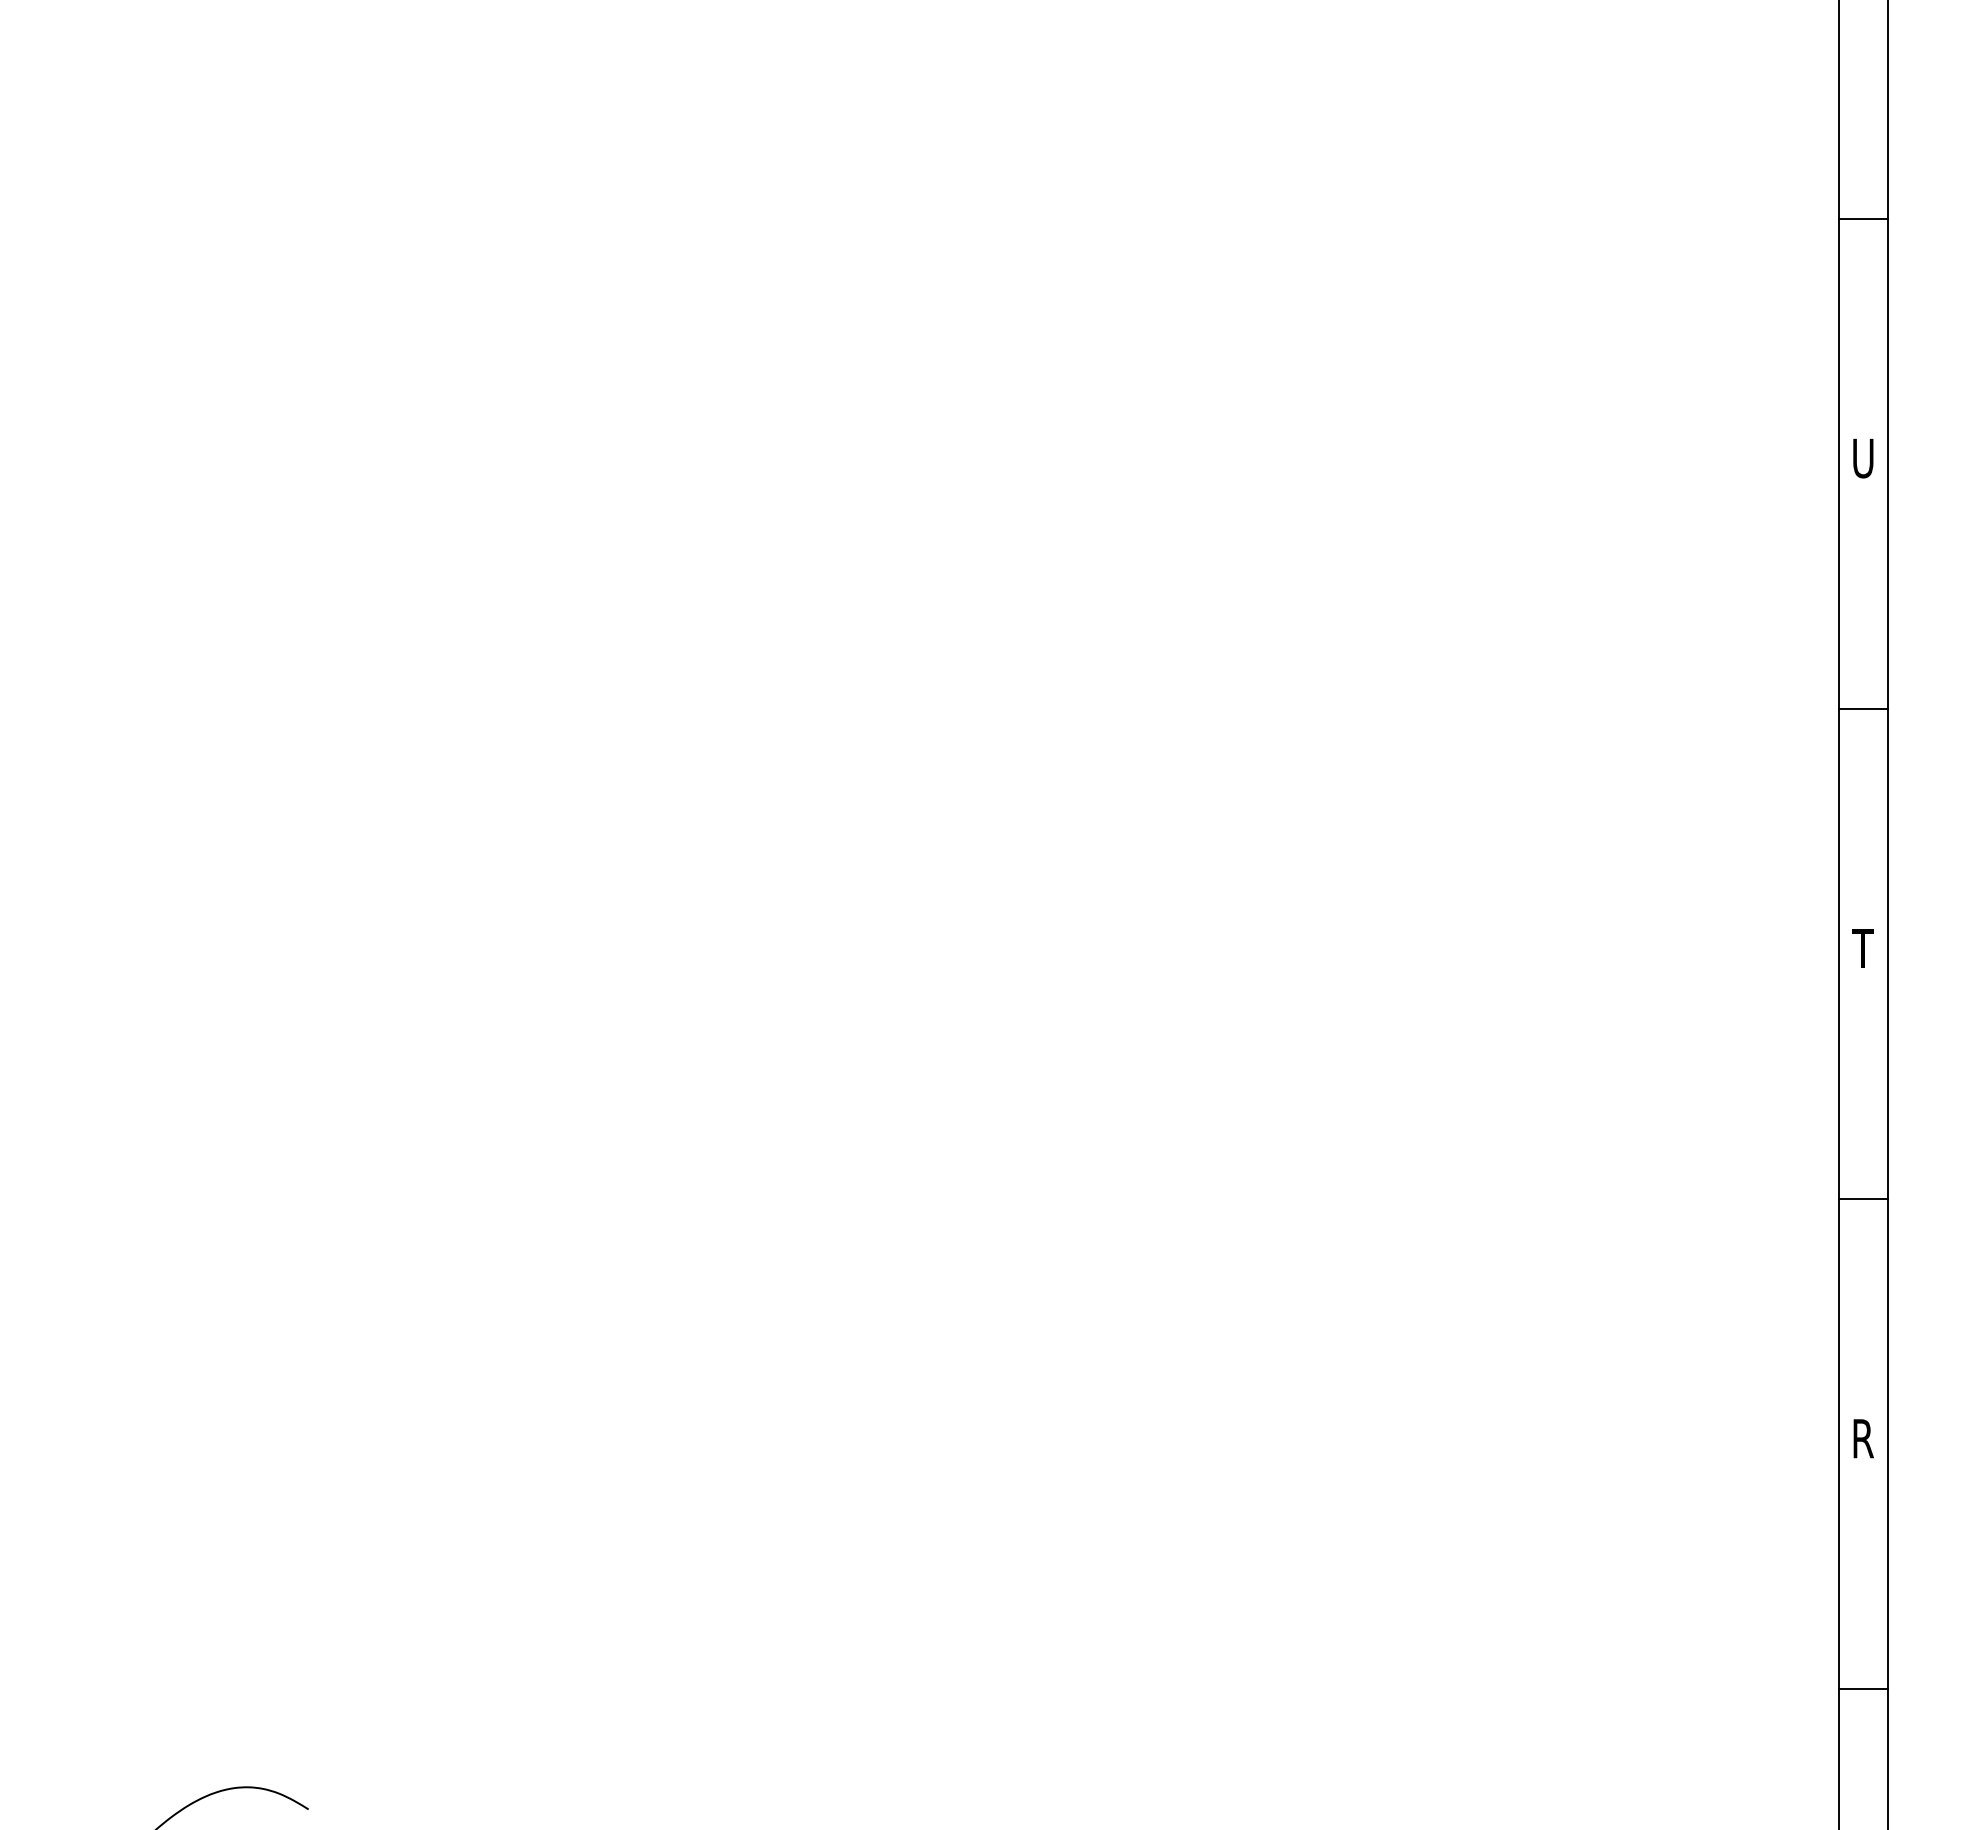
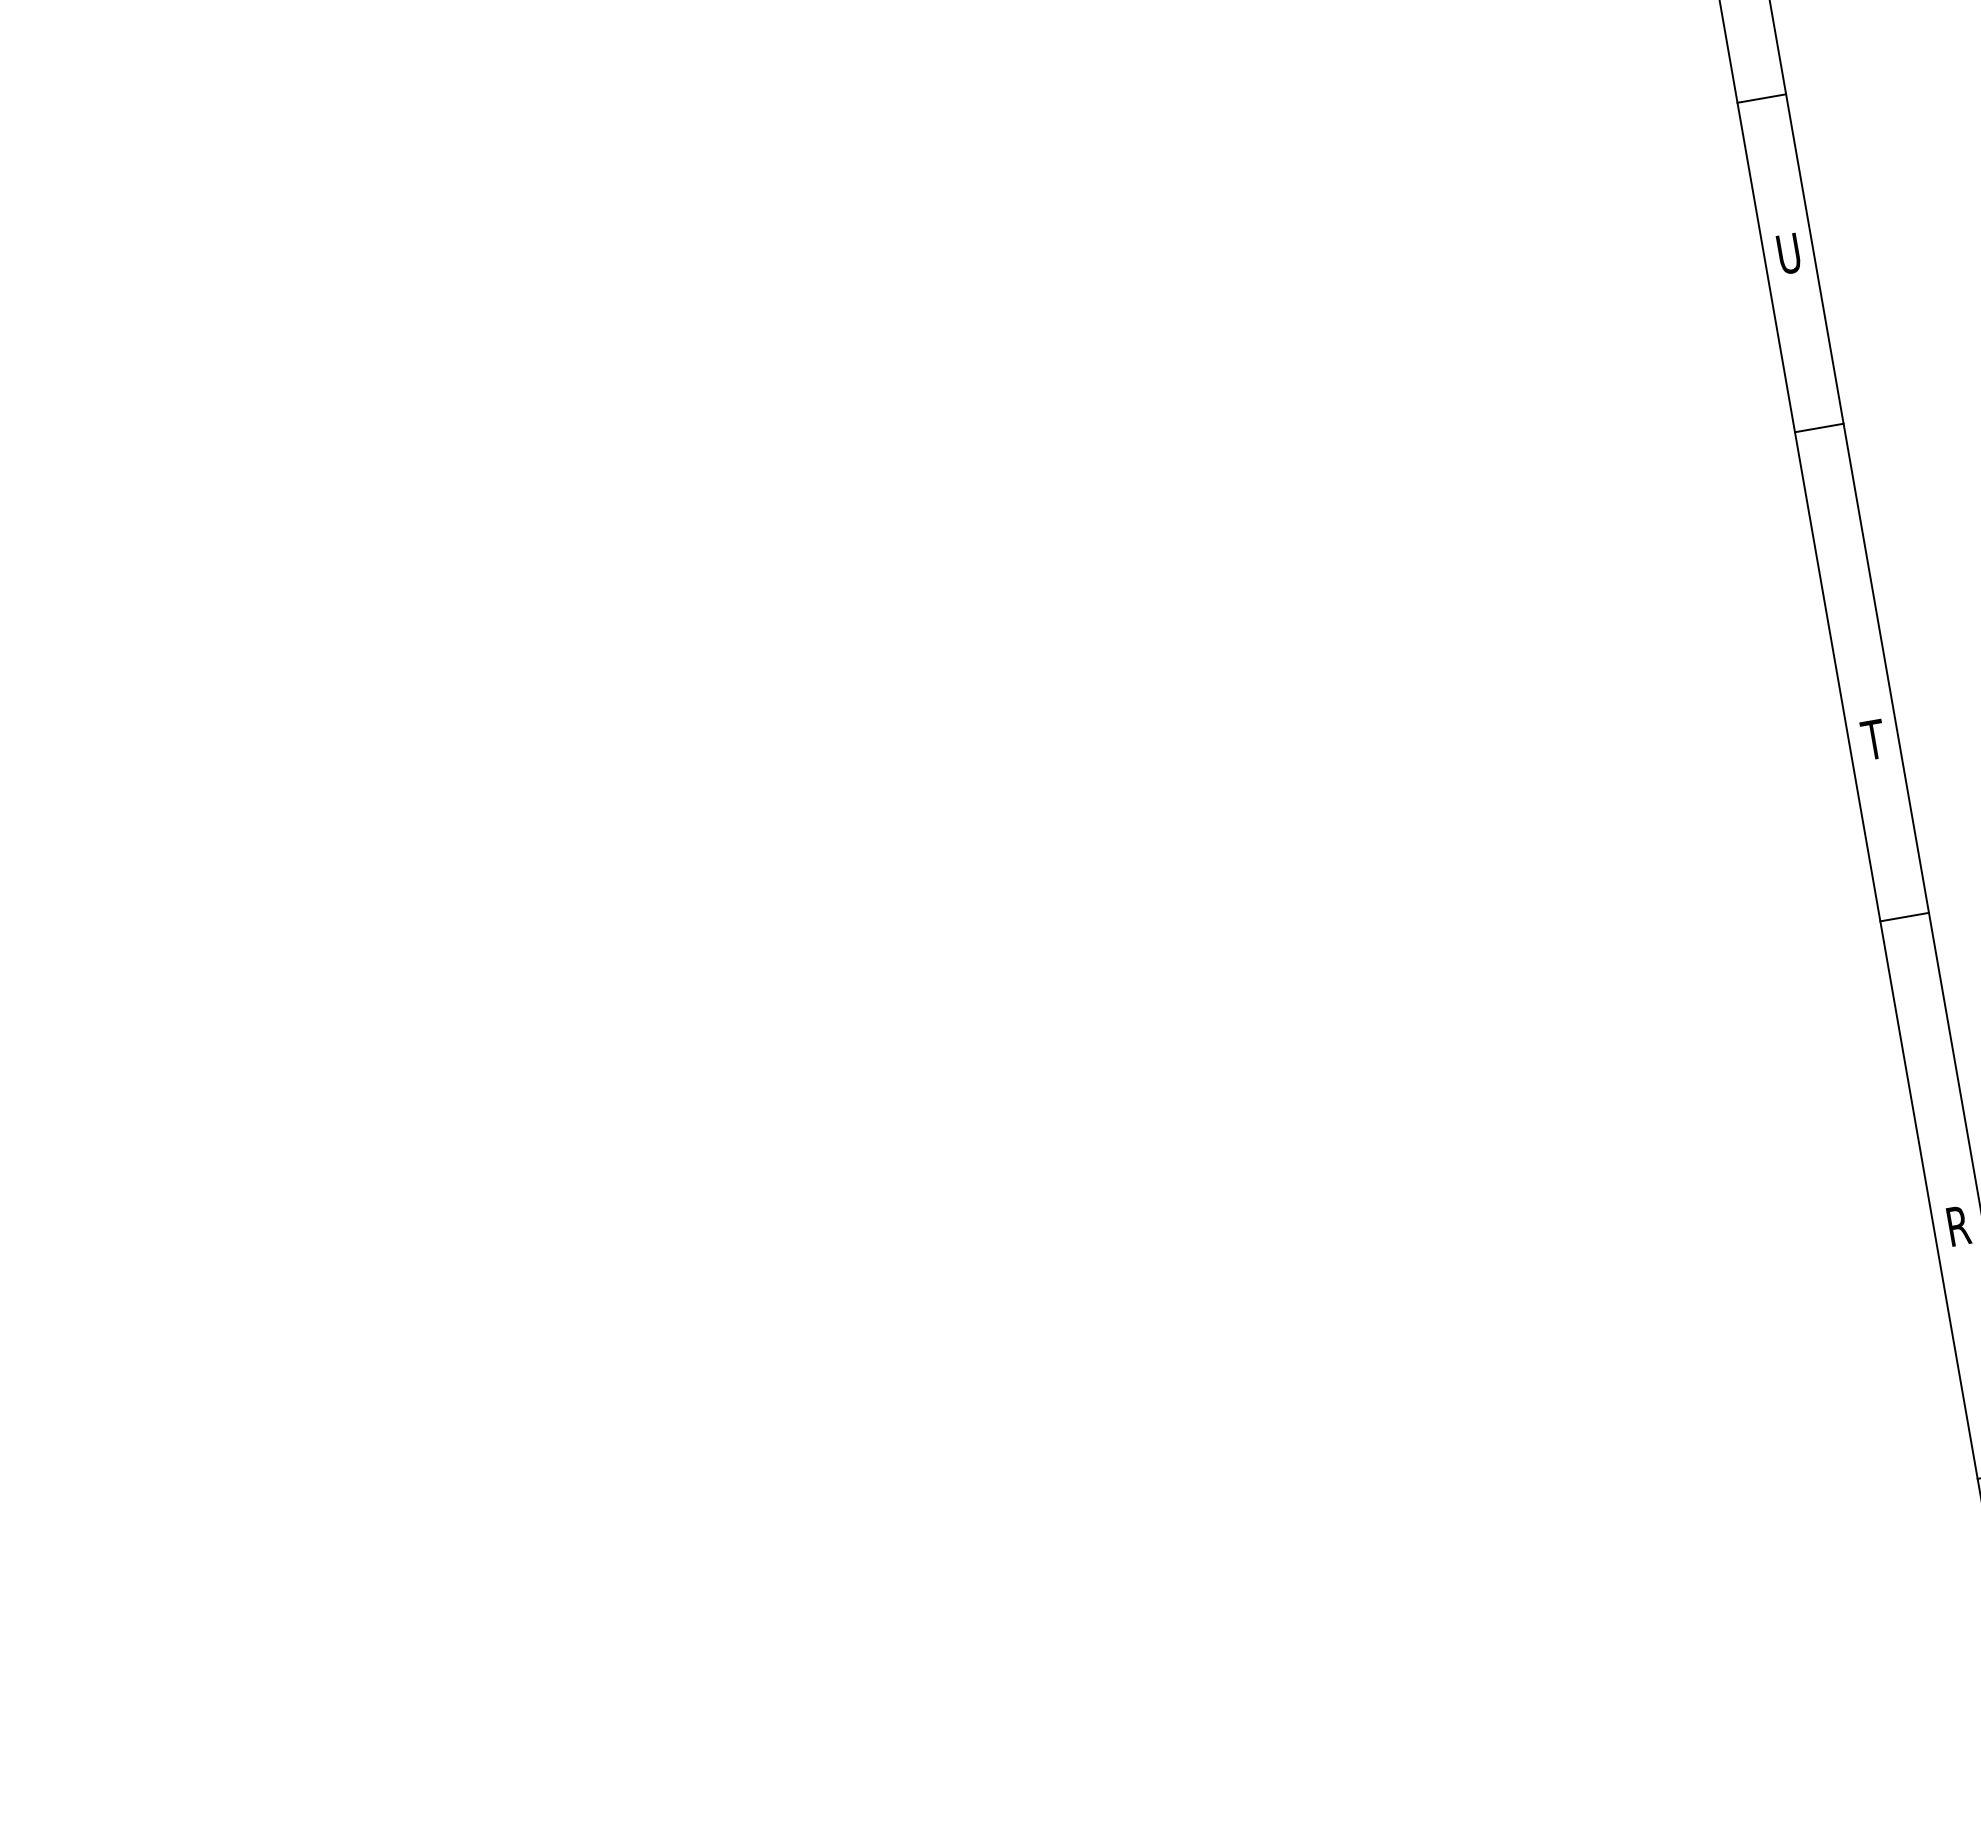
line: (1862, 218) -> (1760, 98), moved
line: (1862, 709) -> (1818, 428), moved
line: (1862, 1199) -> (1903, 917), moved

